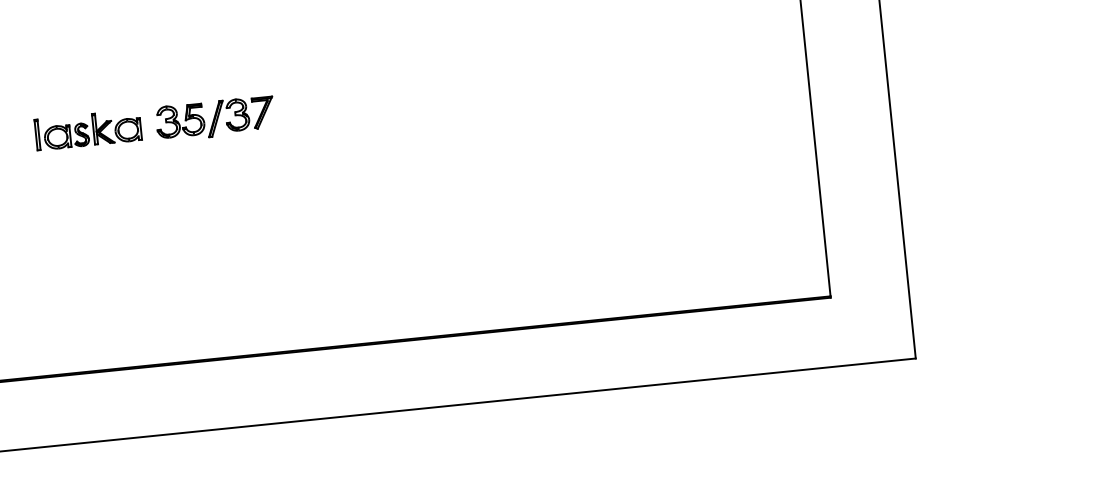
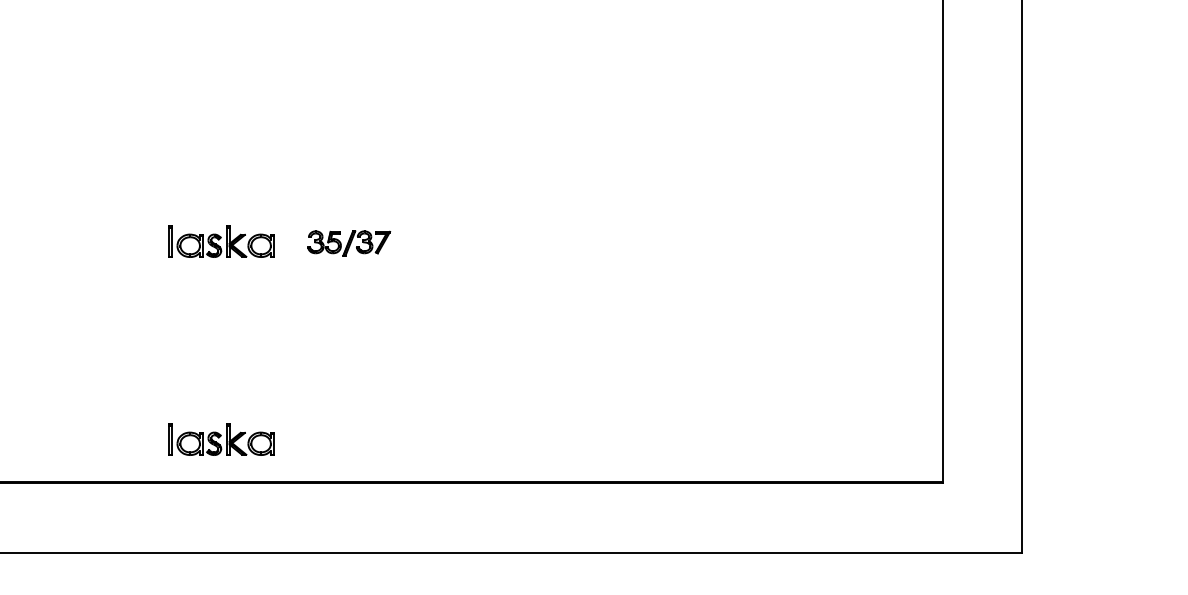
part: (214, 119) -> (348, 243), size x0.7
part: (108, 326) -> (221, 439), added

